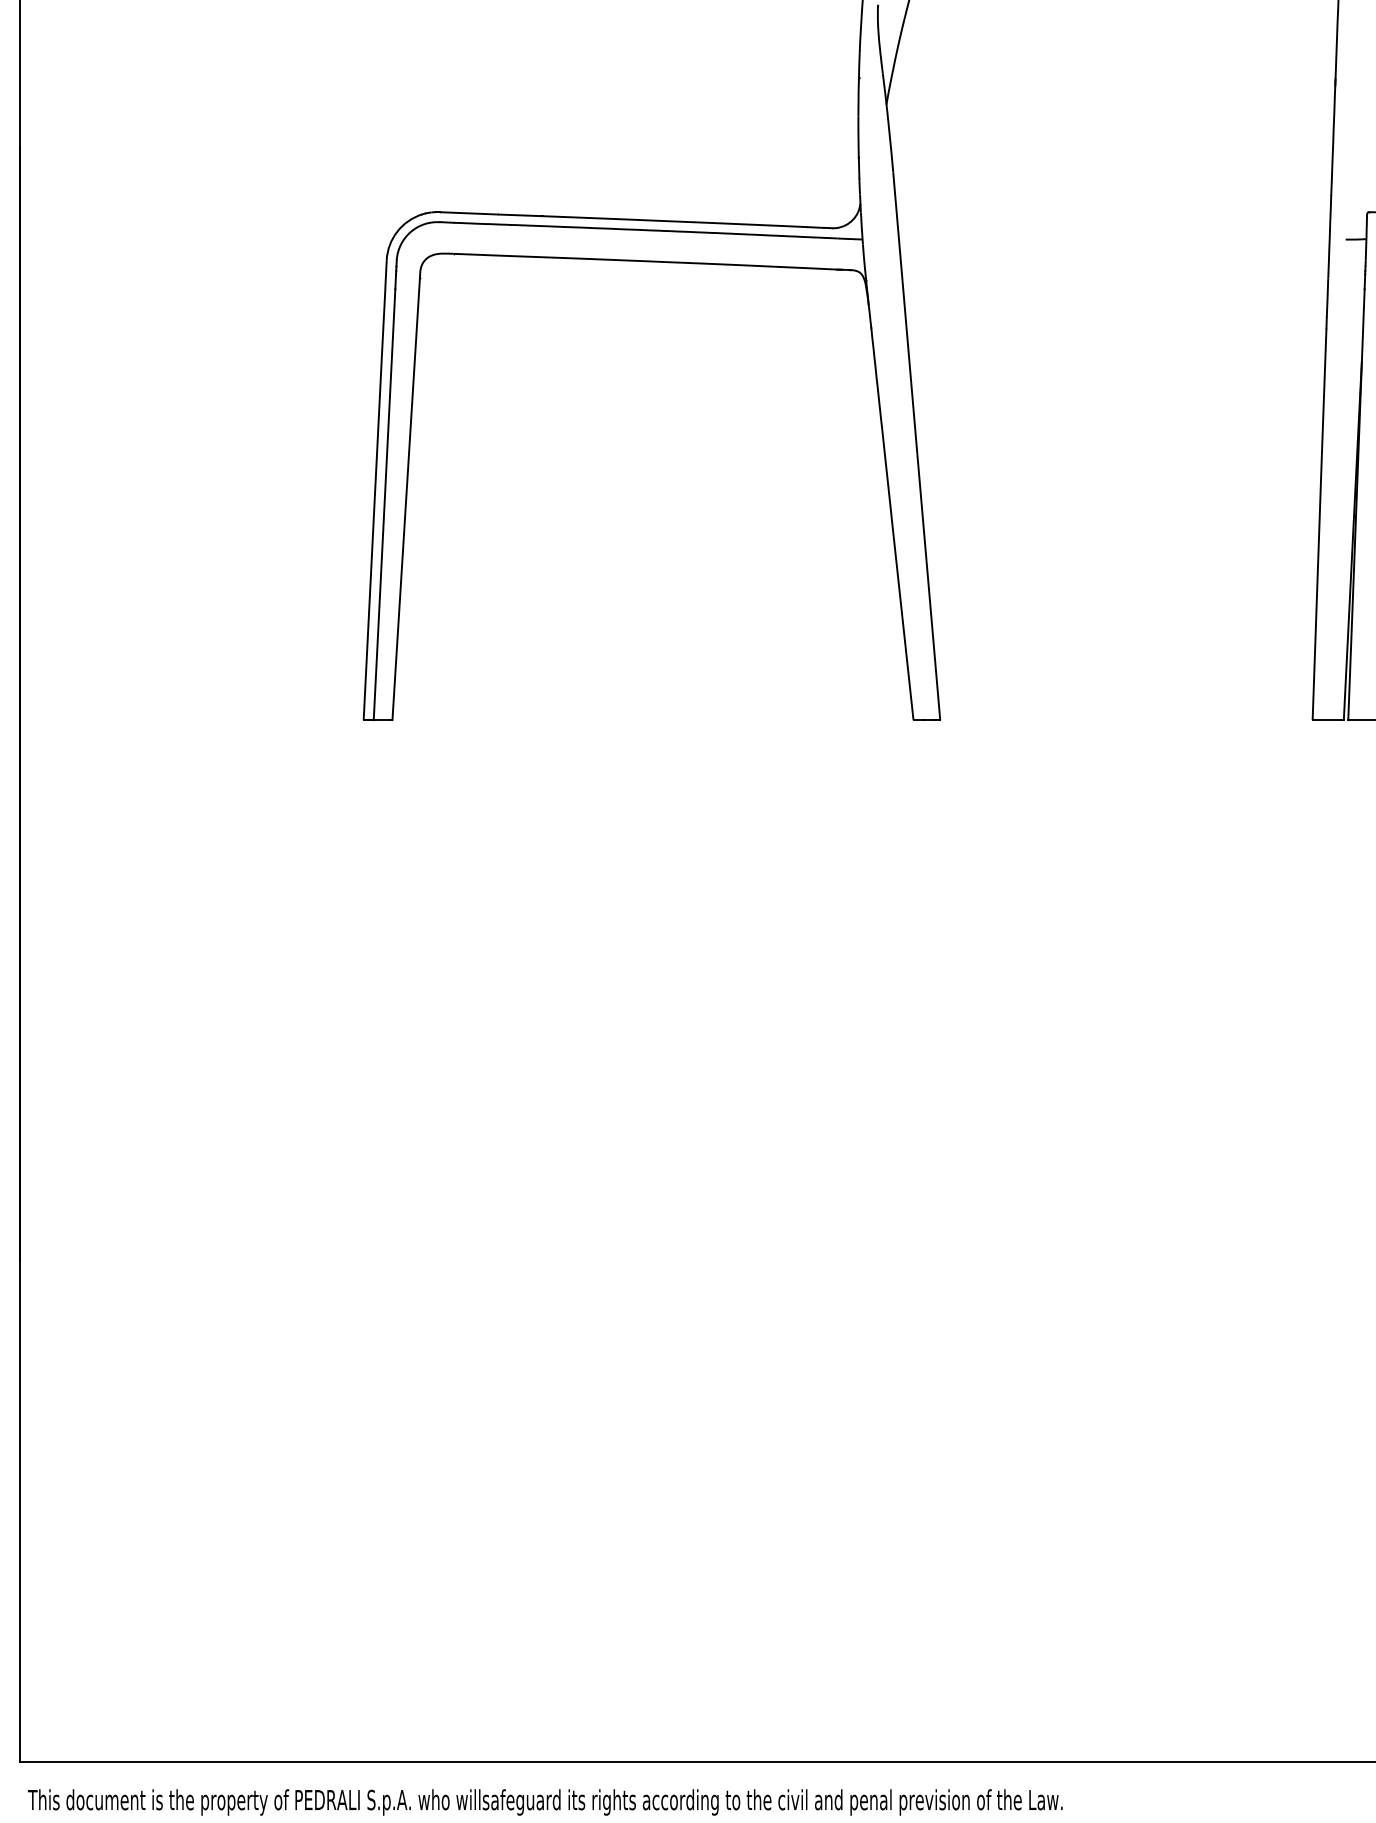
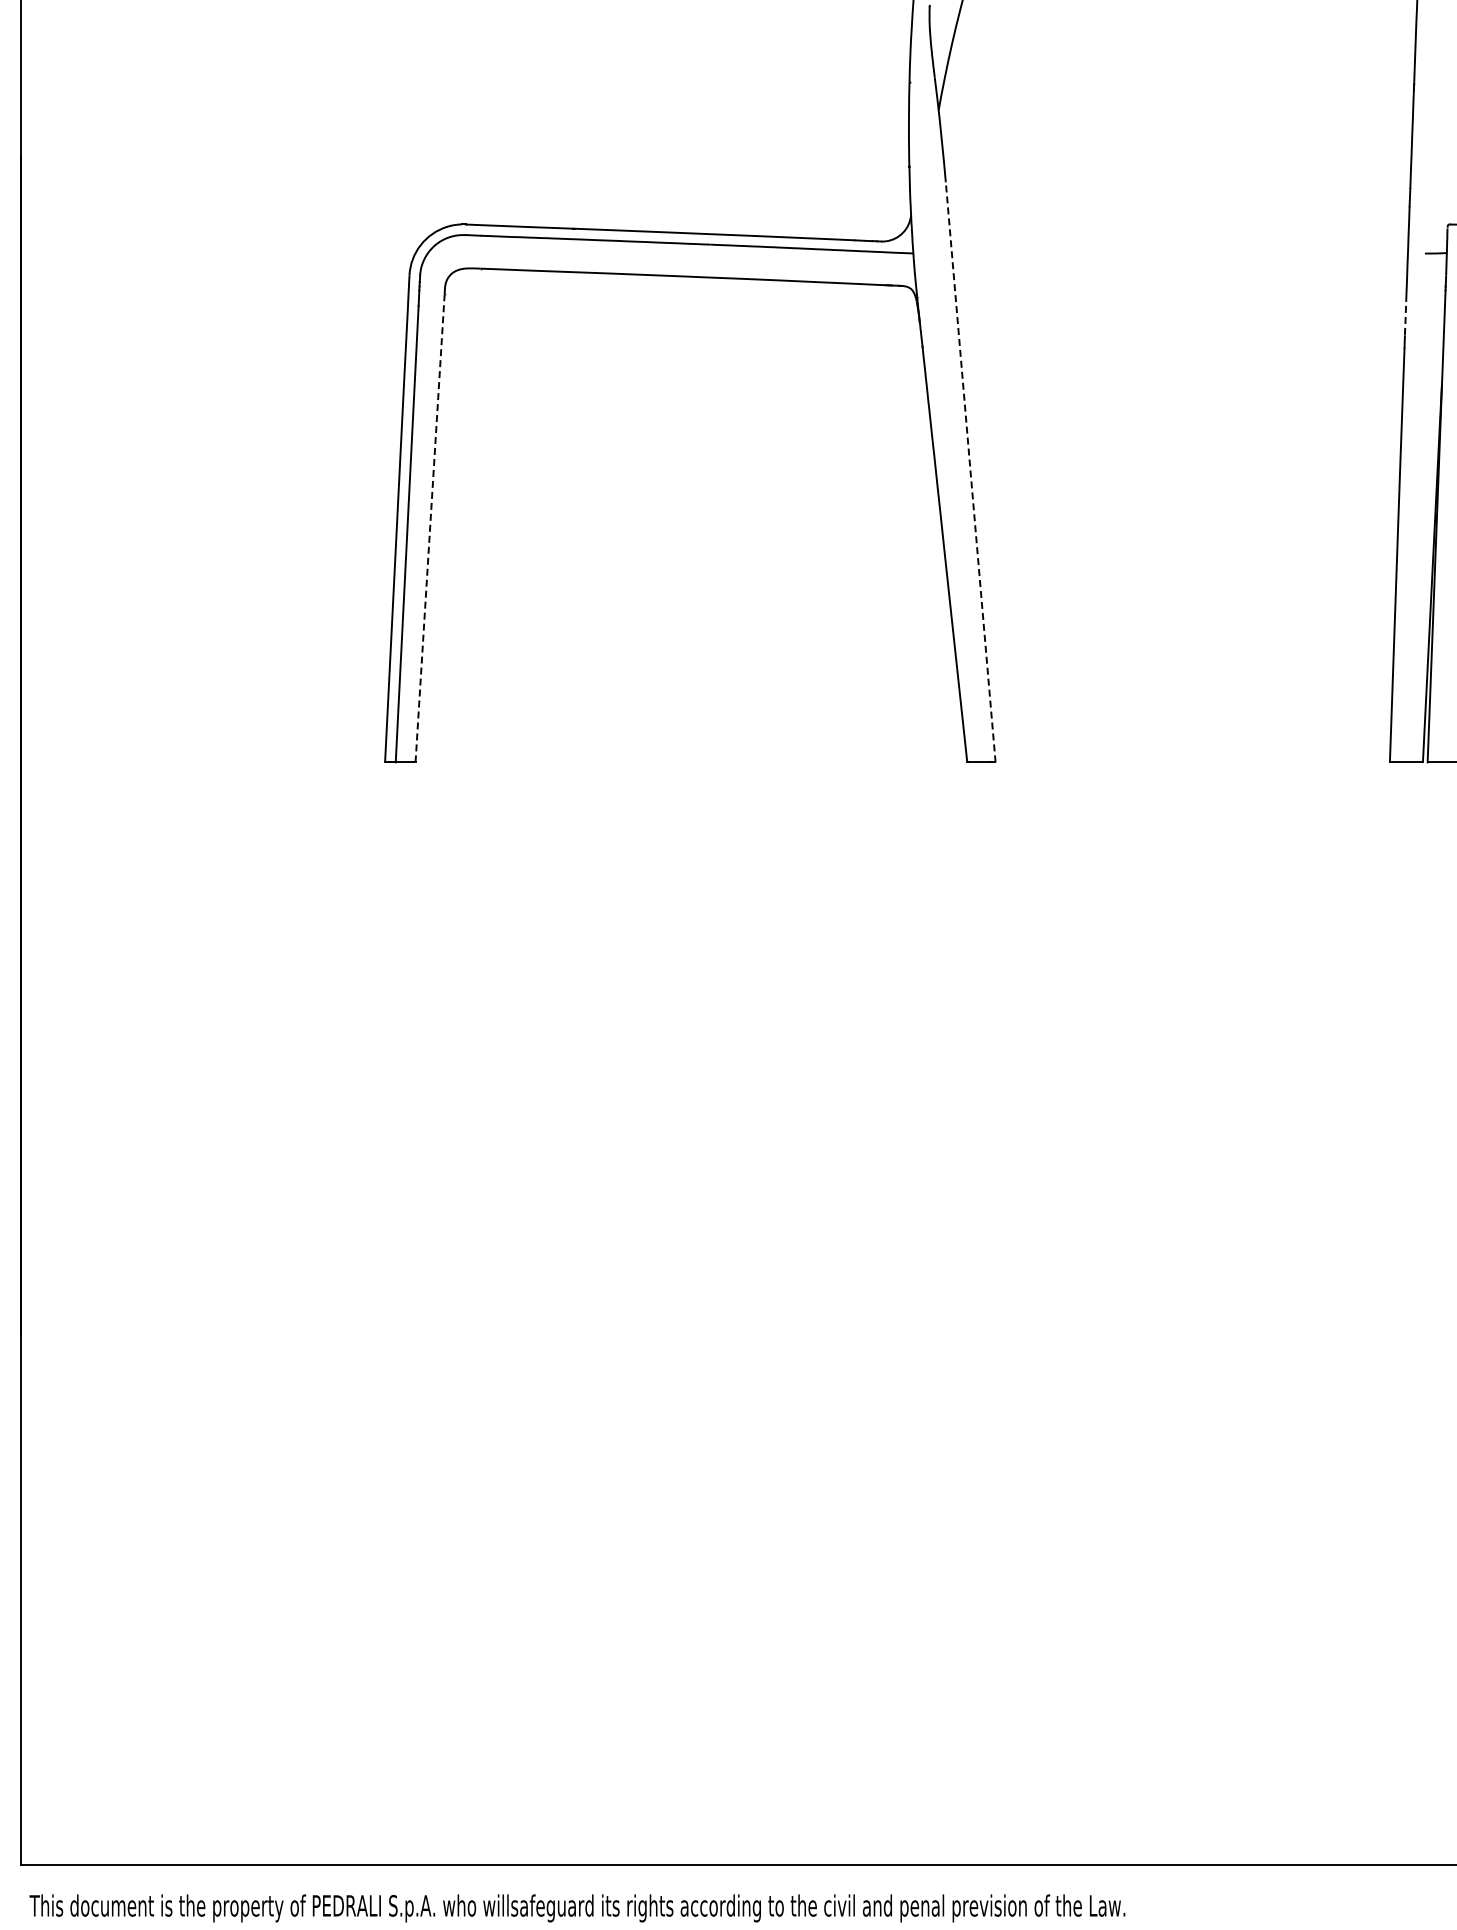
line: (1327, 298) -> (1405, 315), solid -> dashed
line: (916, 446) -> (970, 472), solid -> dashed
line: (406, 499) -> (430, 528), solid -> dashed

